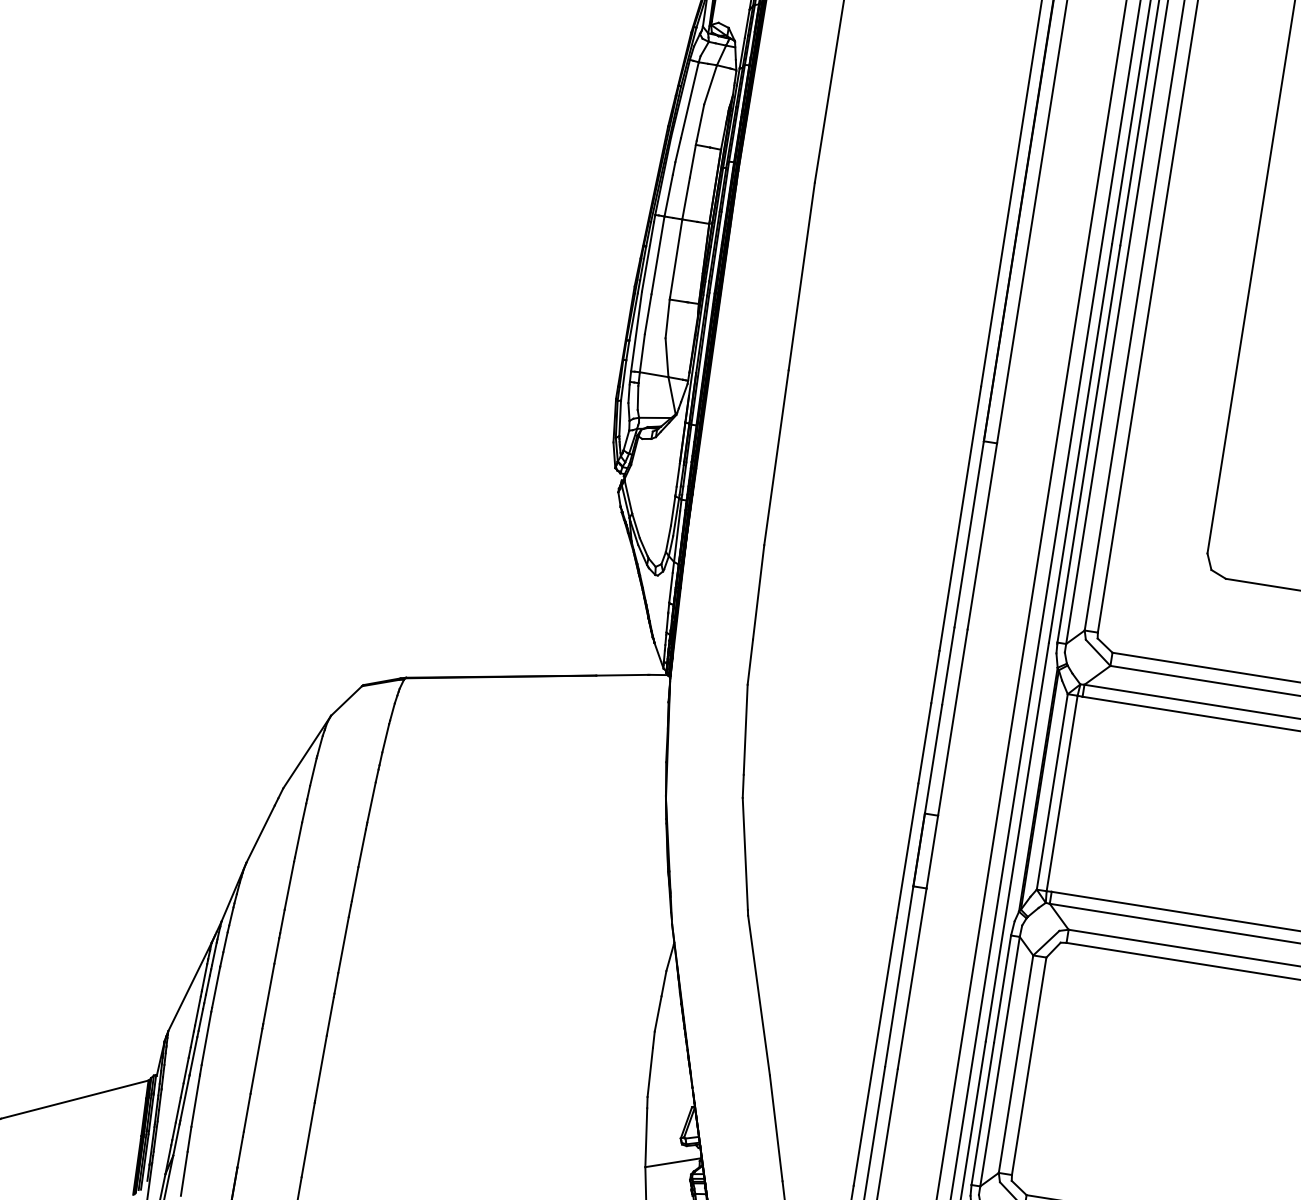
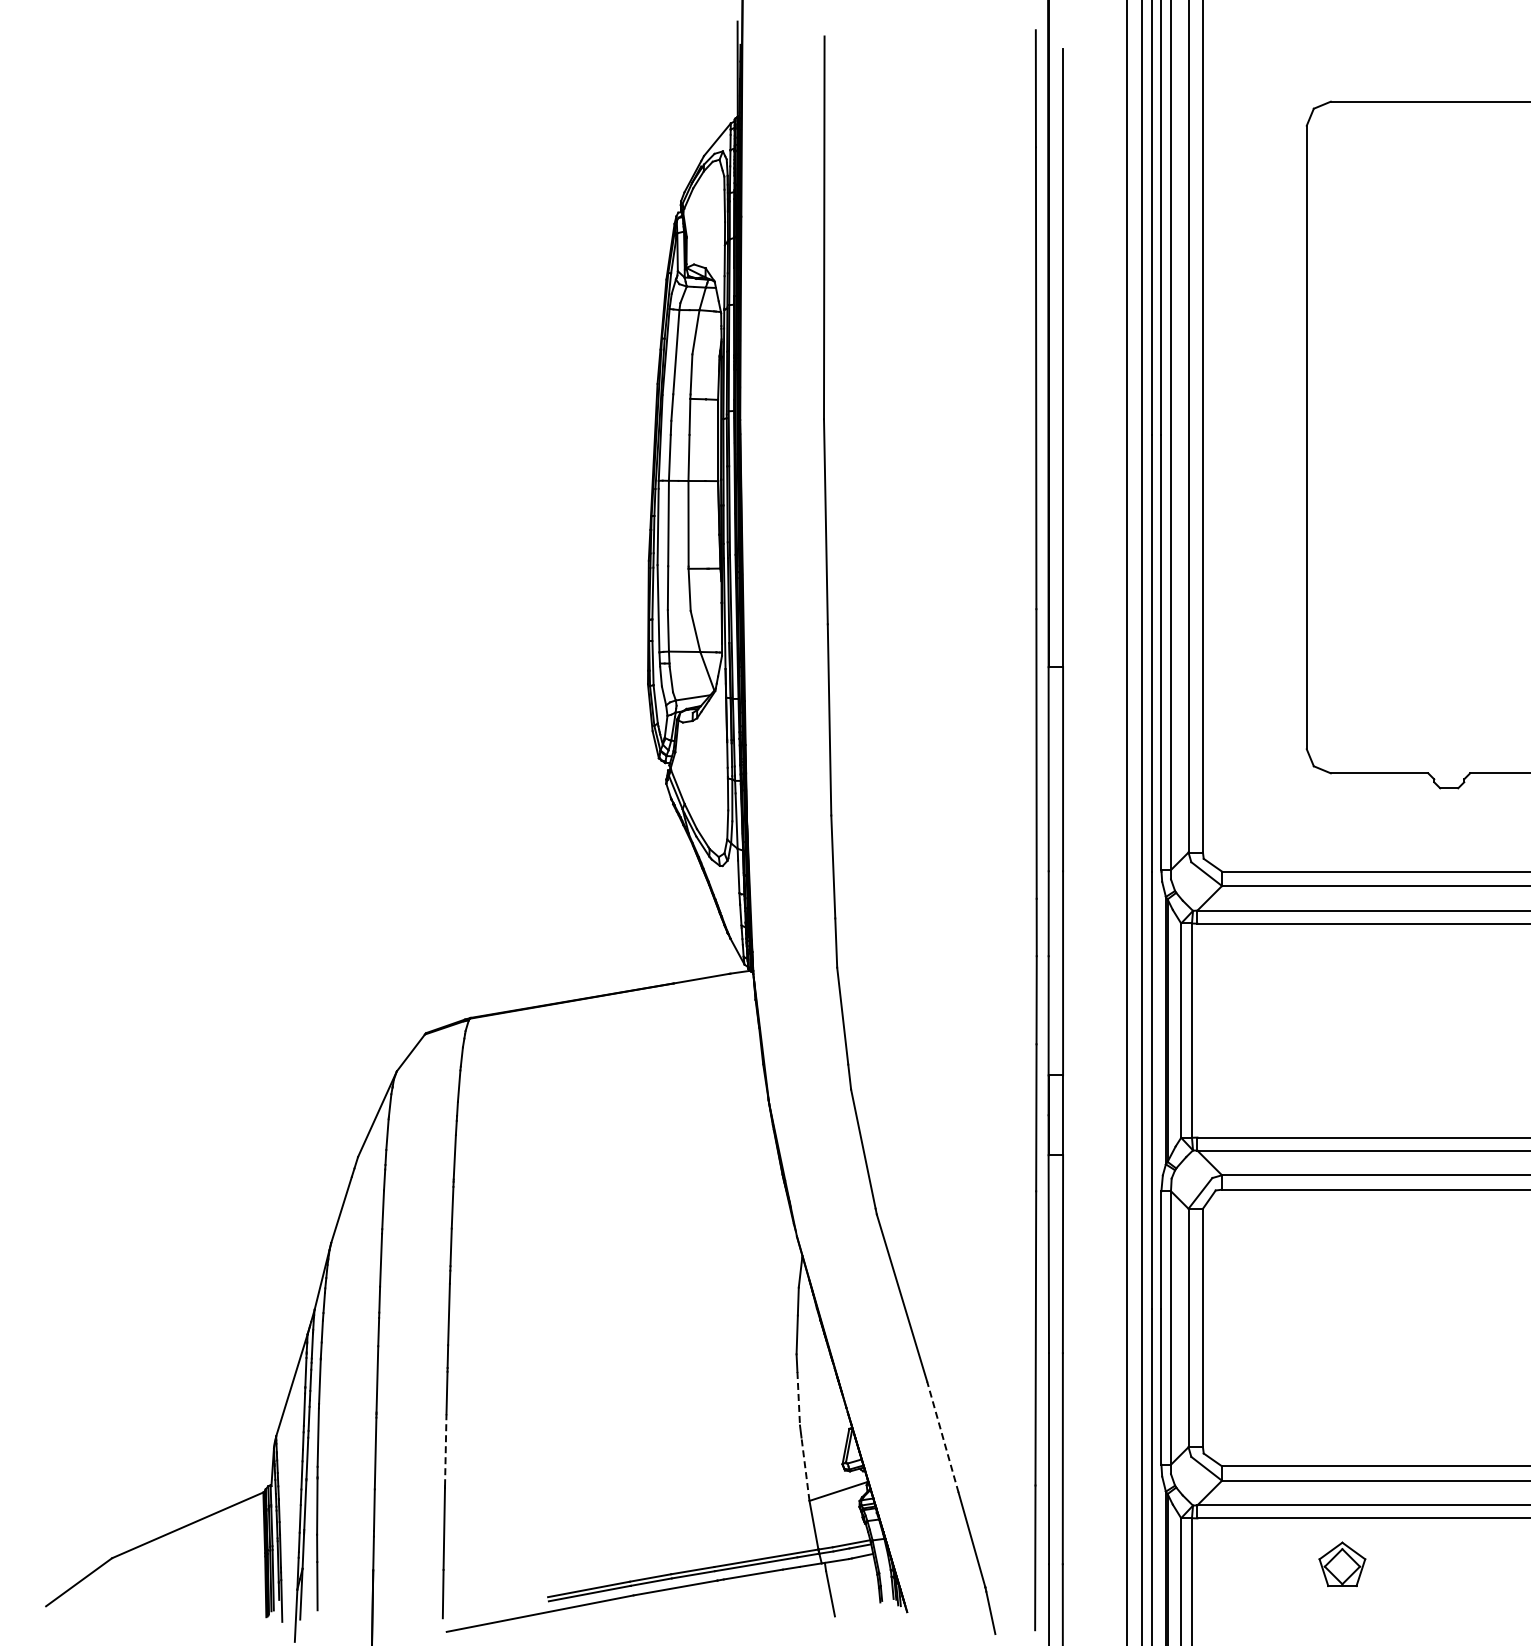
line: (320, 1068) -> (445, 1450), solid -> dashed
line: (650, 1072) -> (798, 1398), solid -> dashed
line: (775, 1128) -> (942, 1437), solid -> dashed
line: (646, 1137) -> (805, 1469), solid -> dashed

